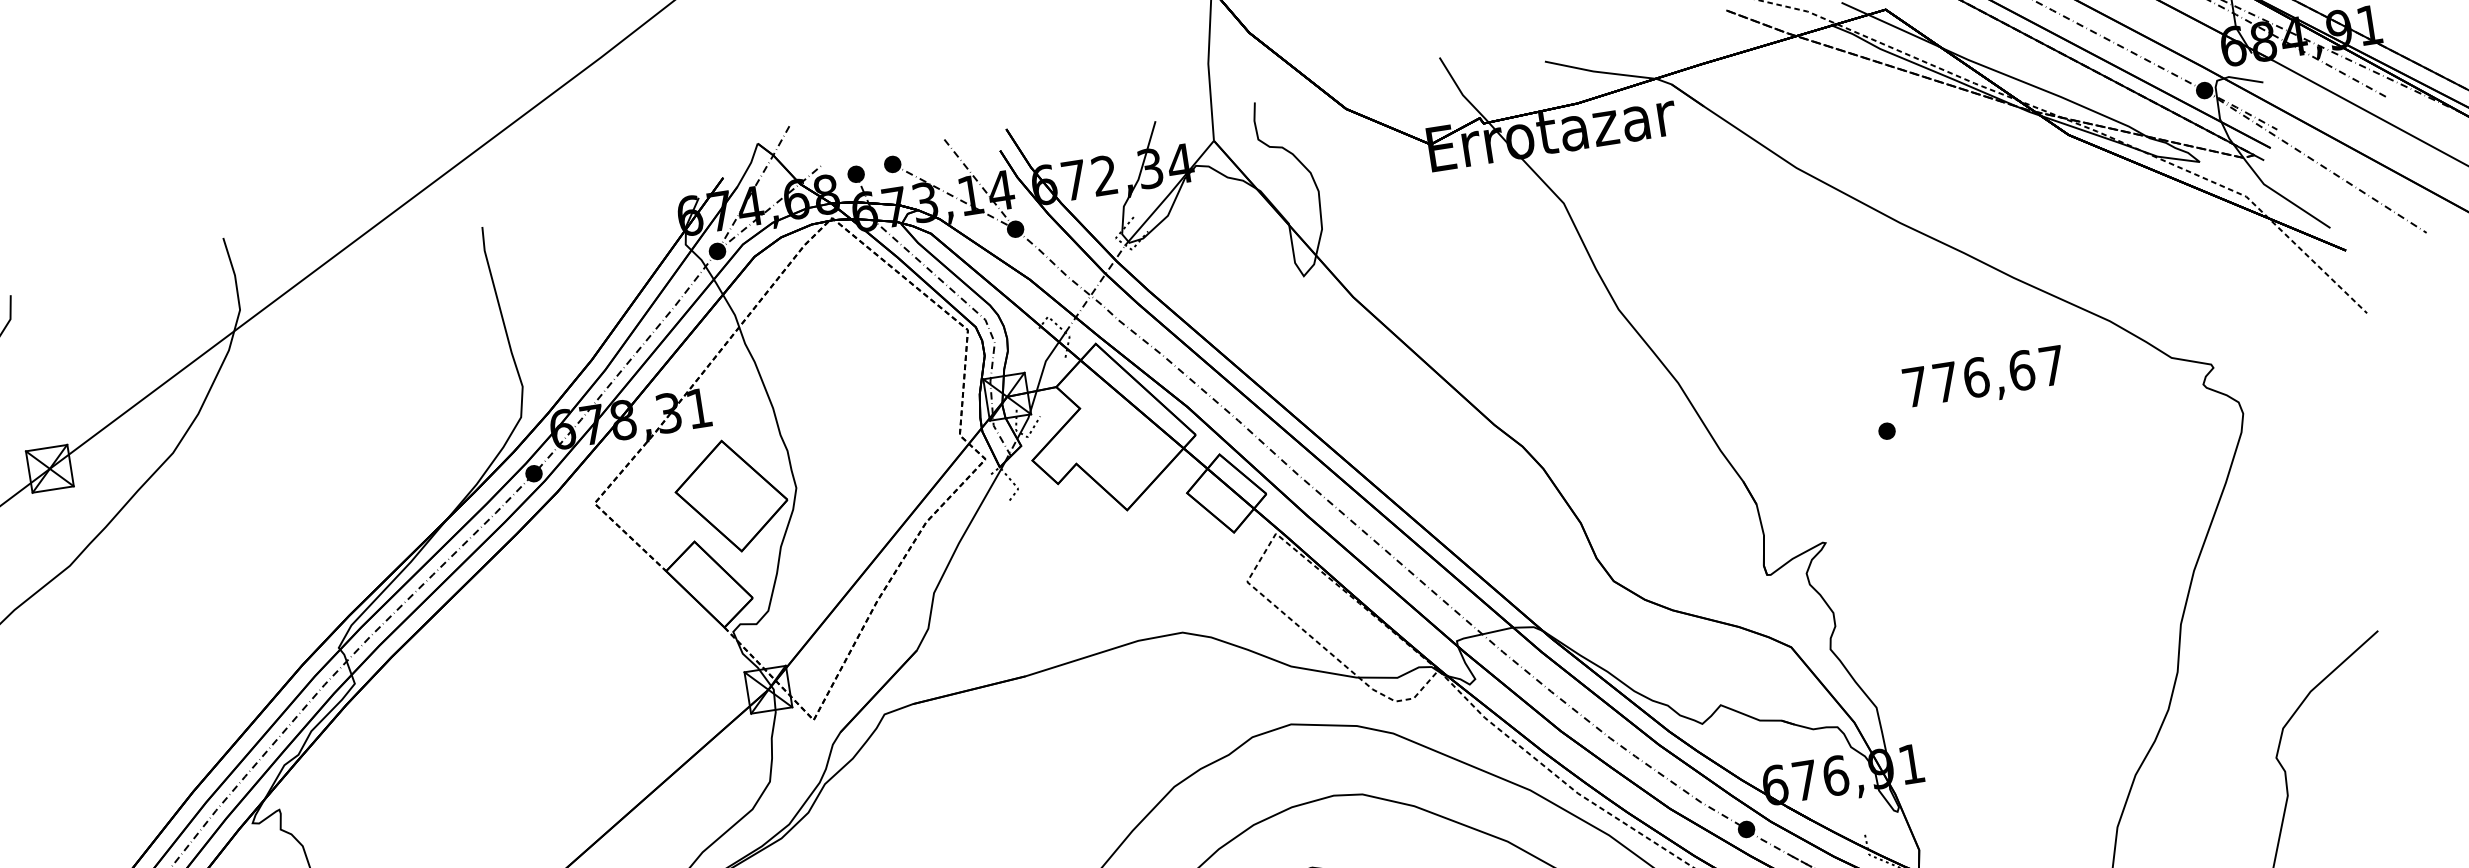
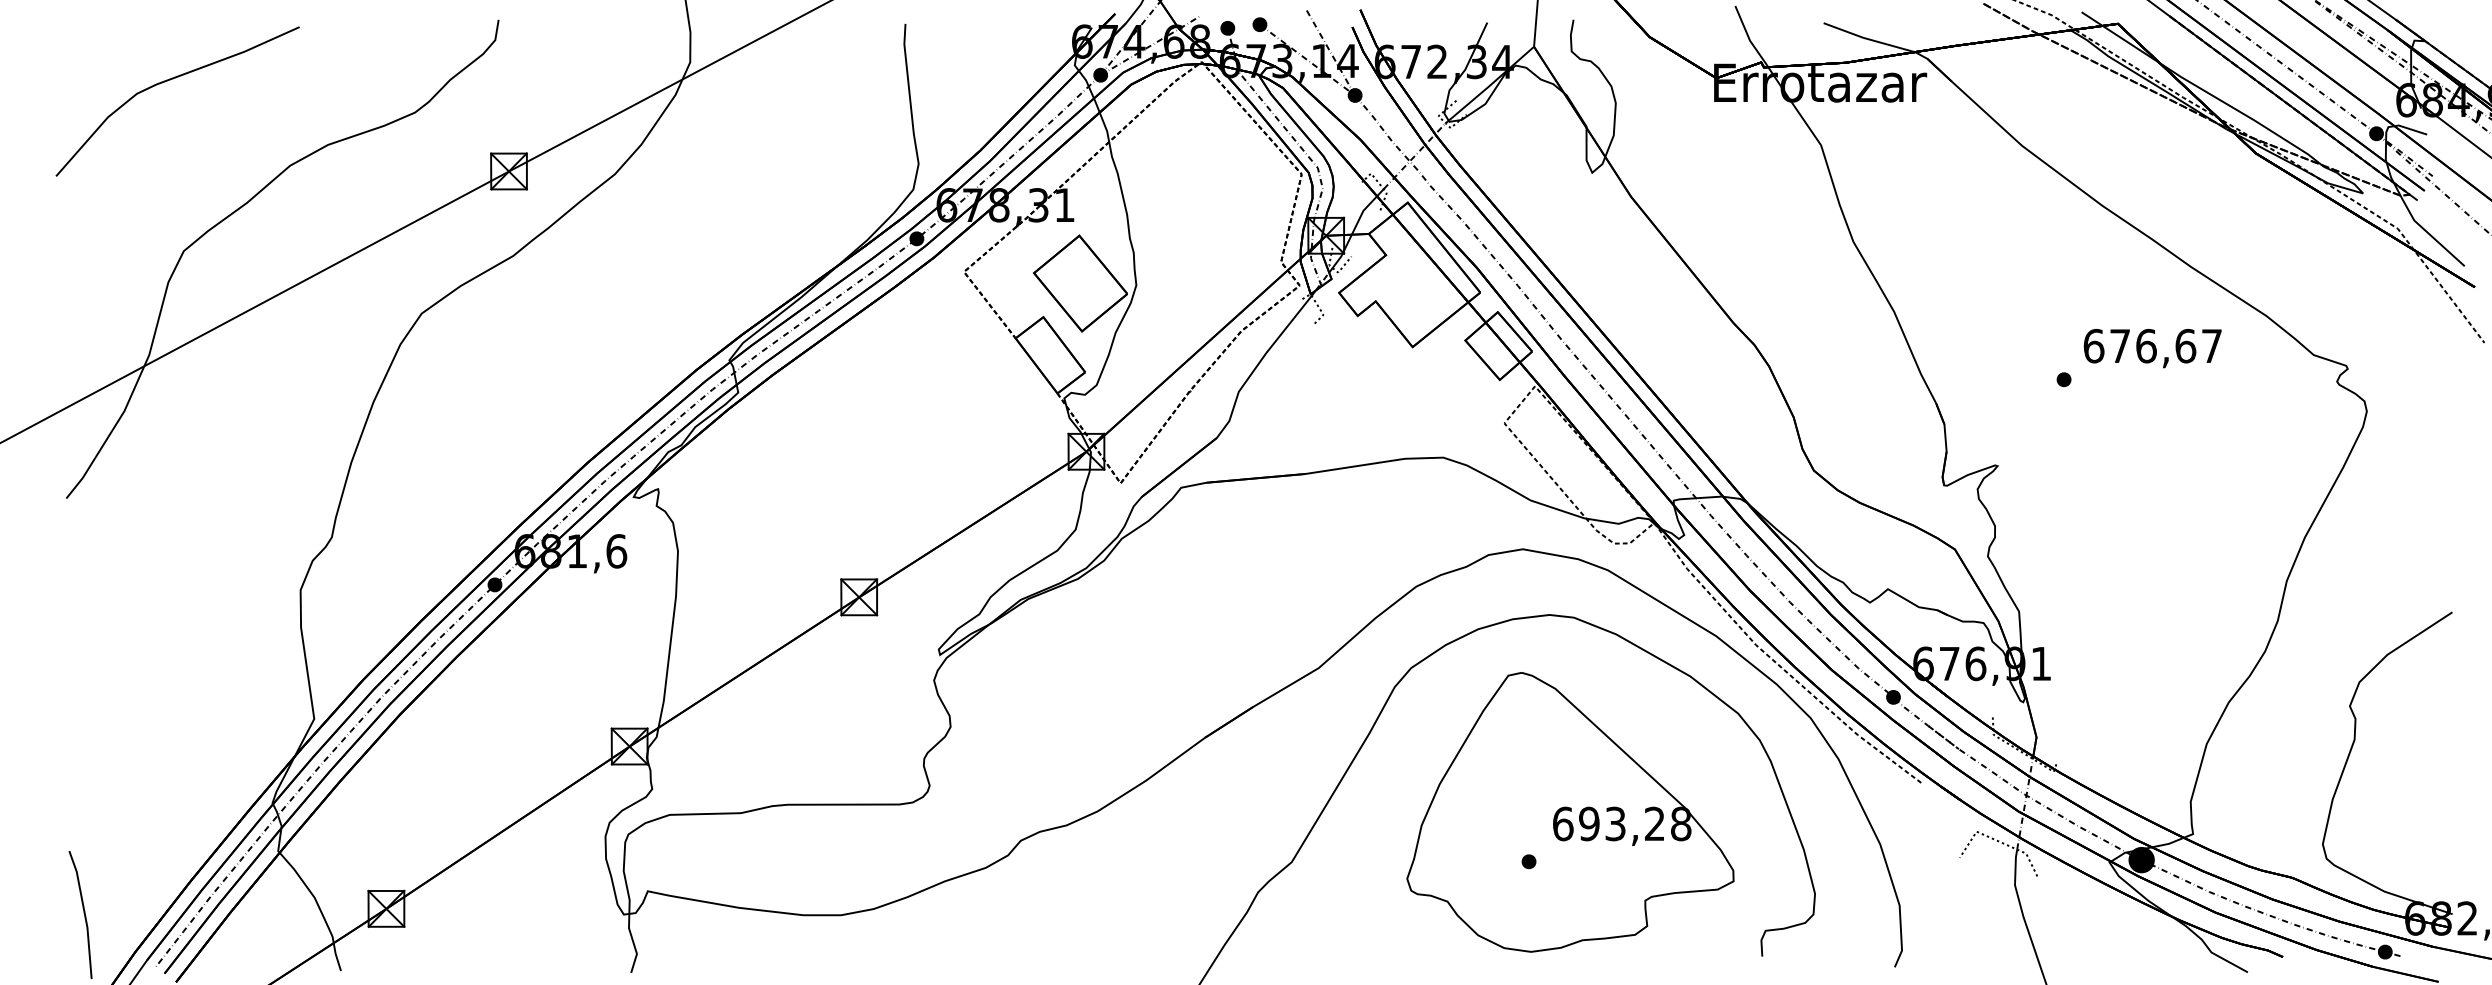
text: (1914, 386) -> (2093, 345), 776,67 -> 676,67

